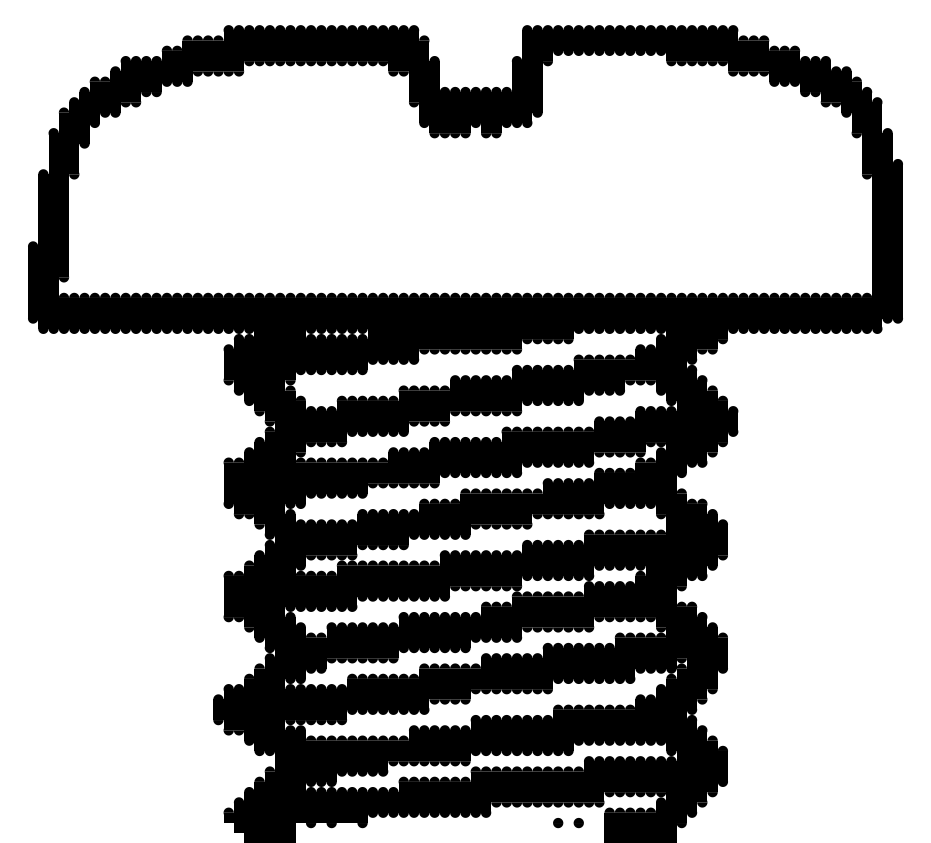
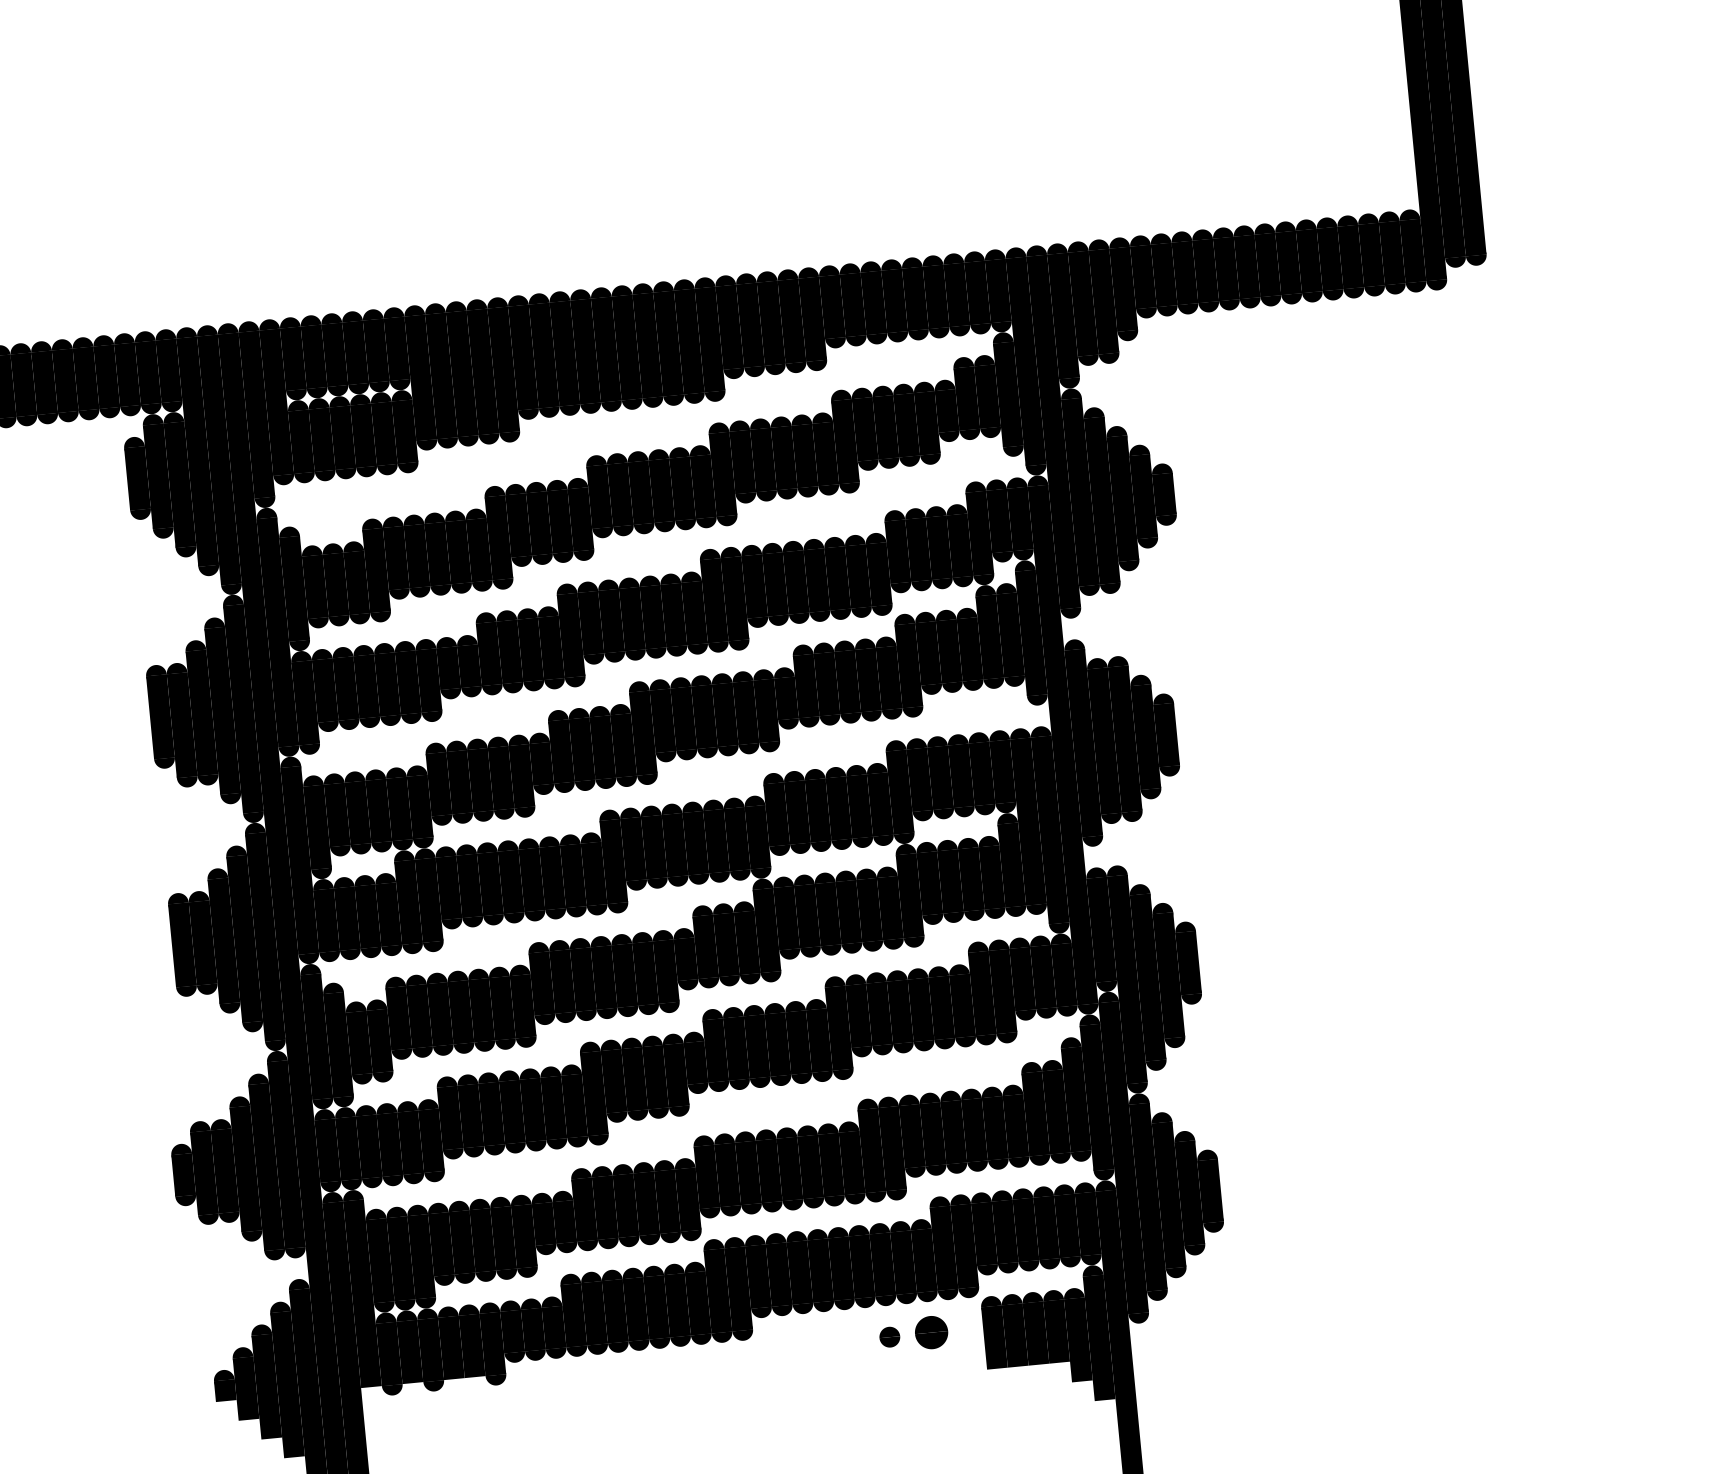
part: (578, 823) -> (930, 1334), size x1.6

